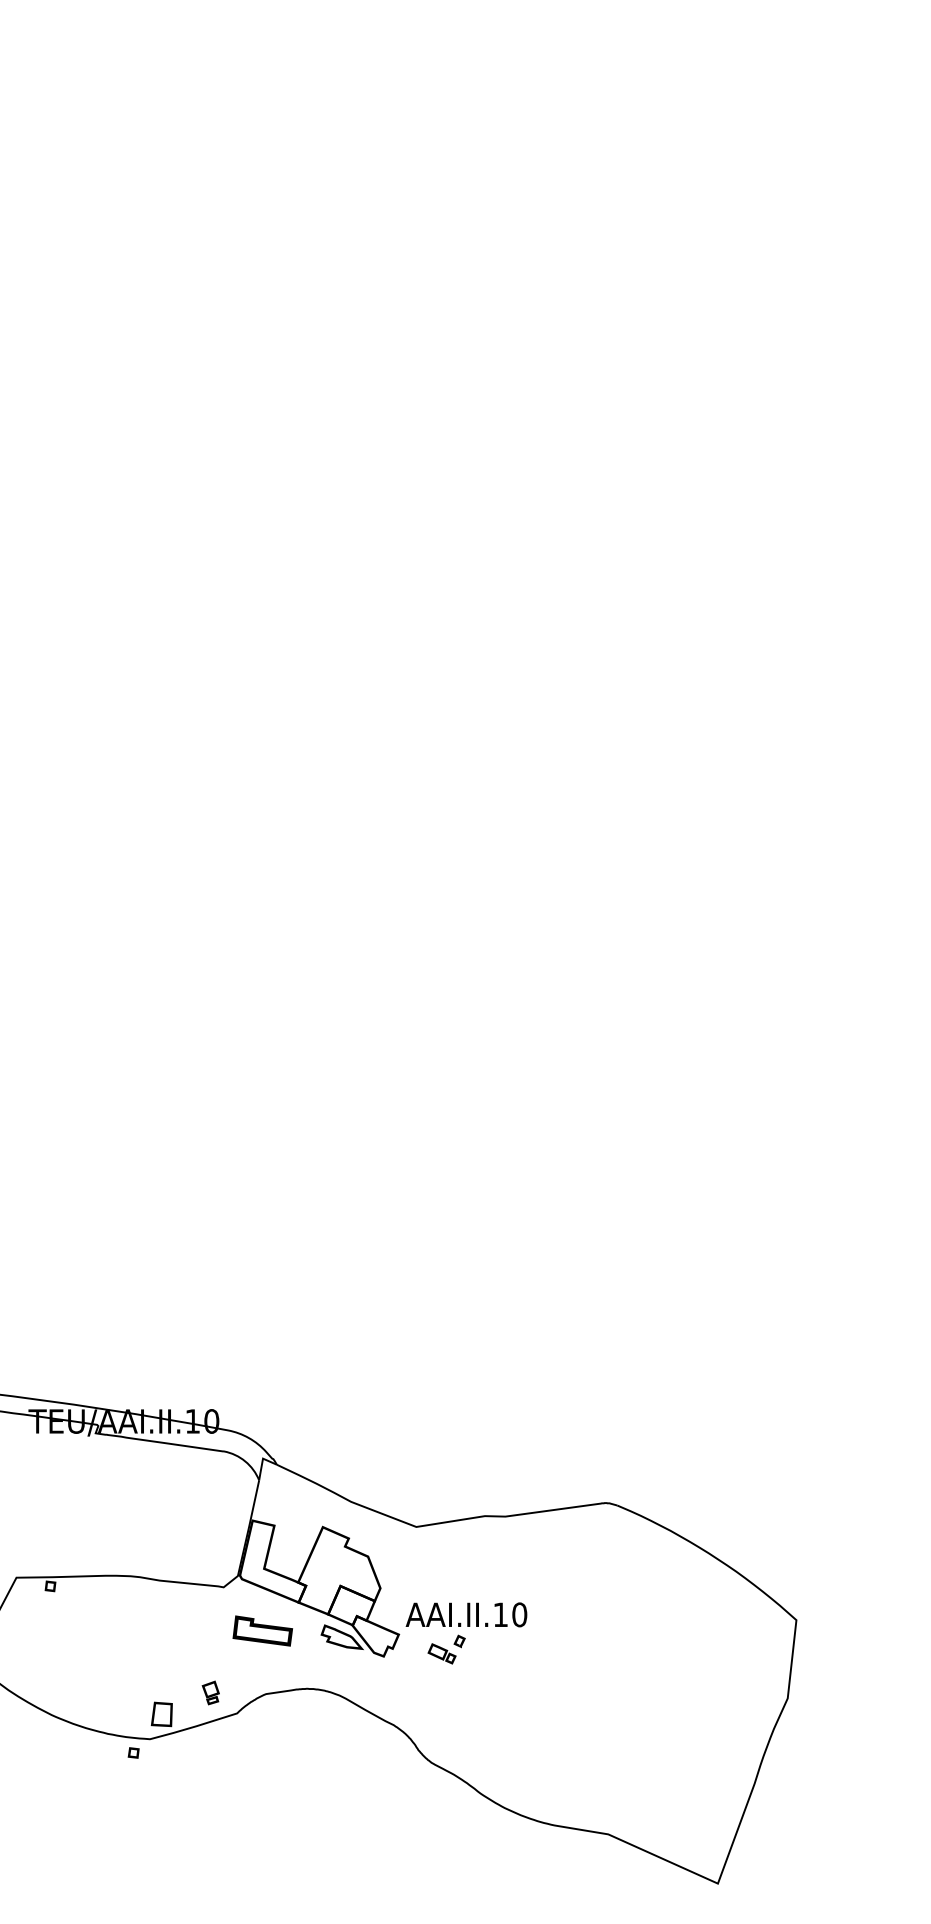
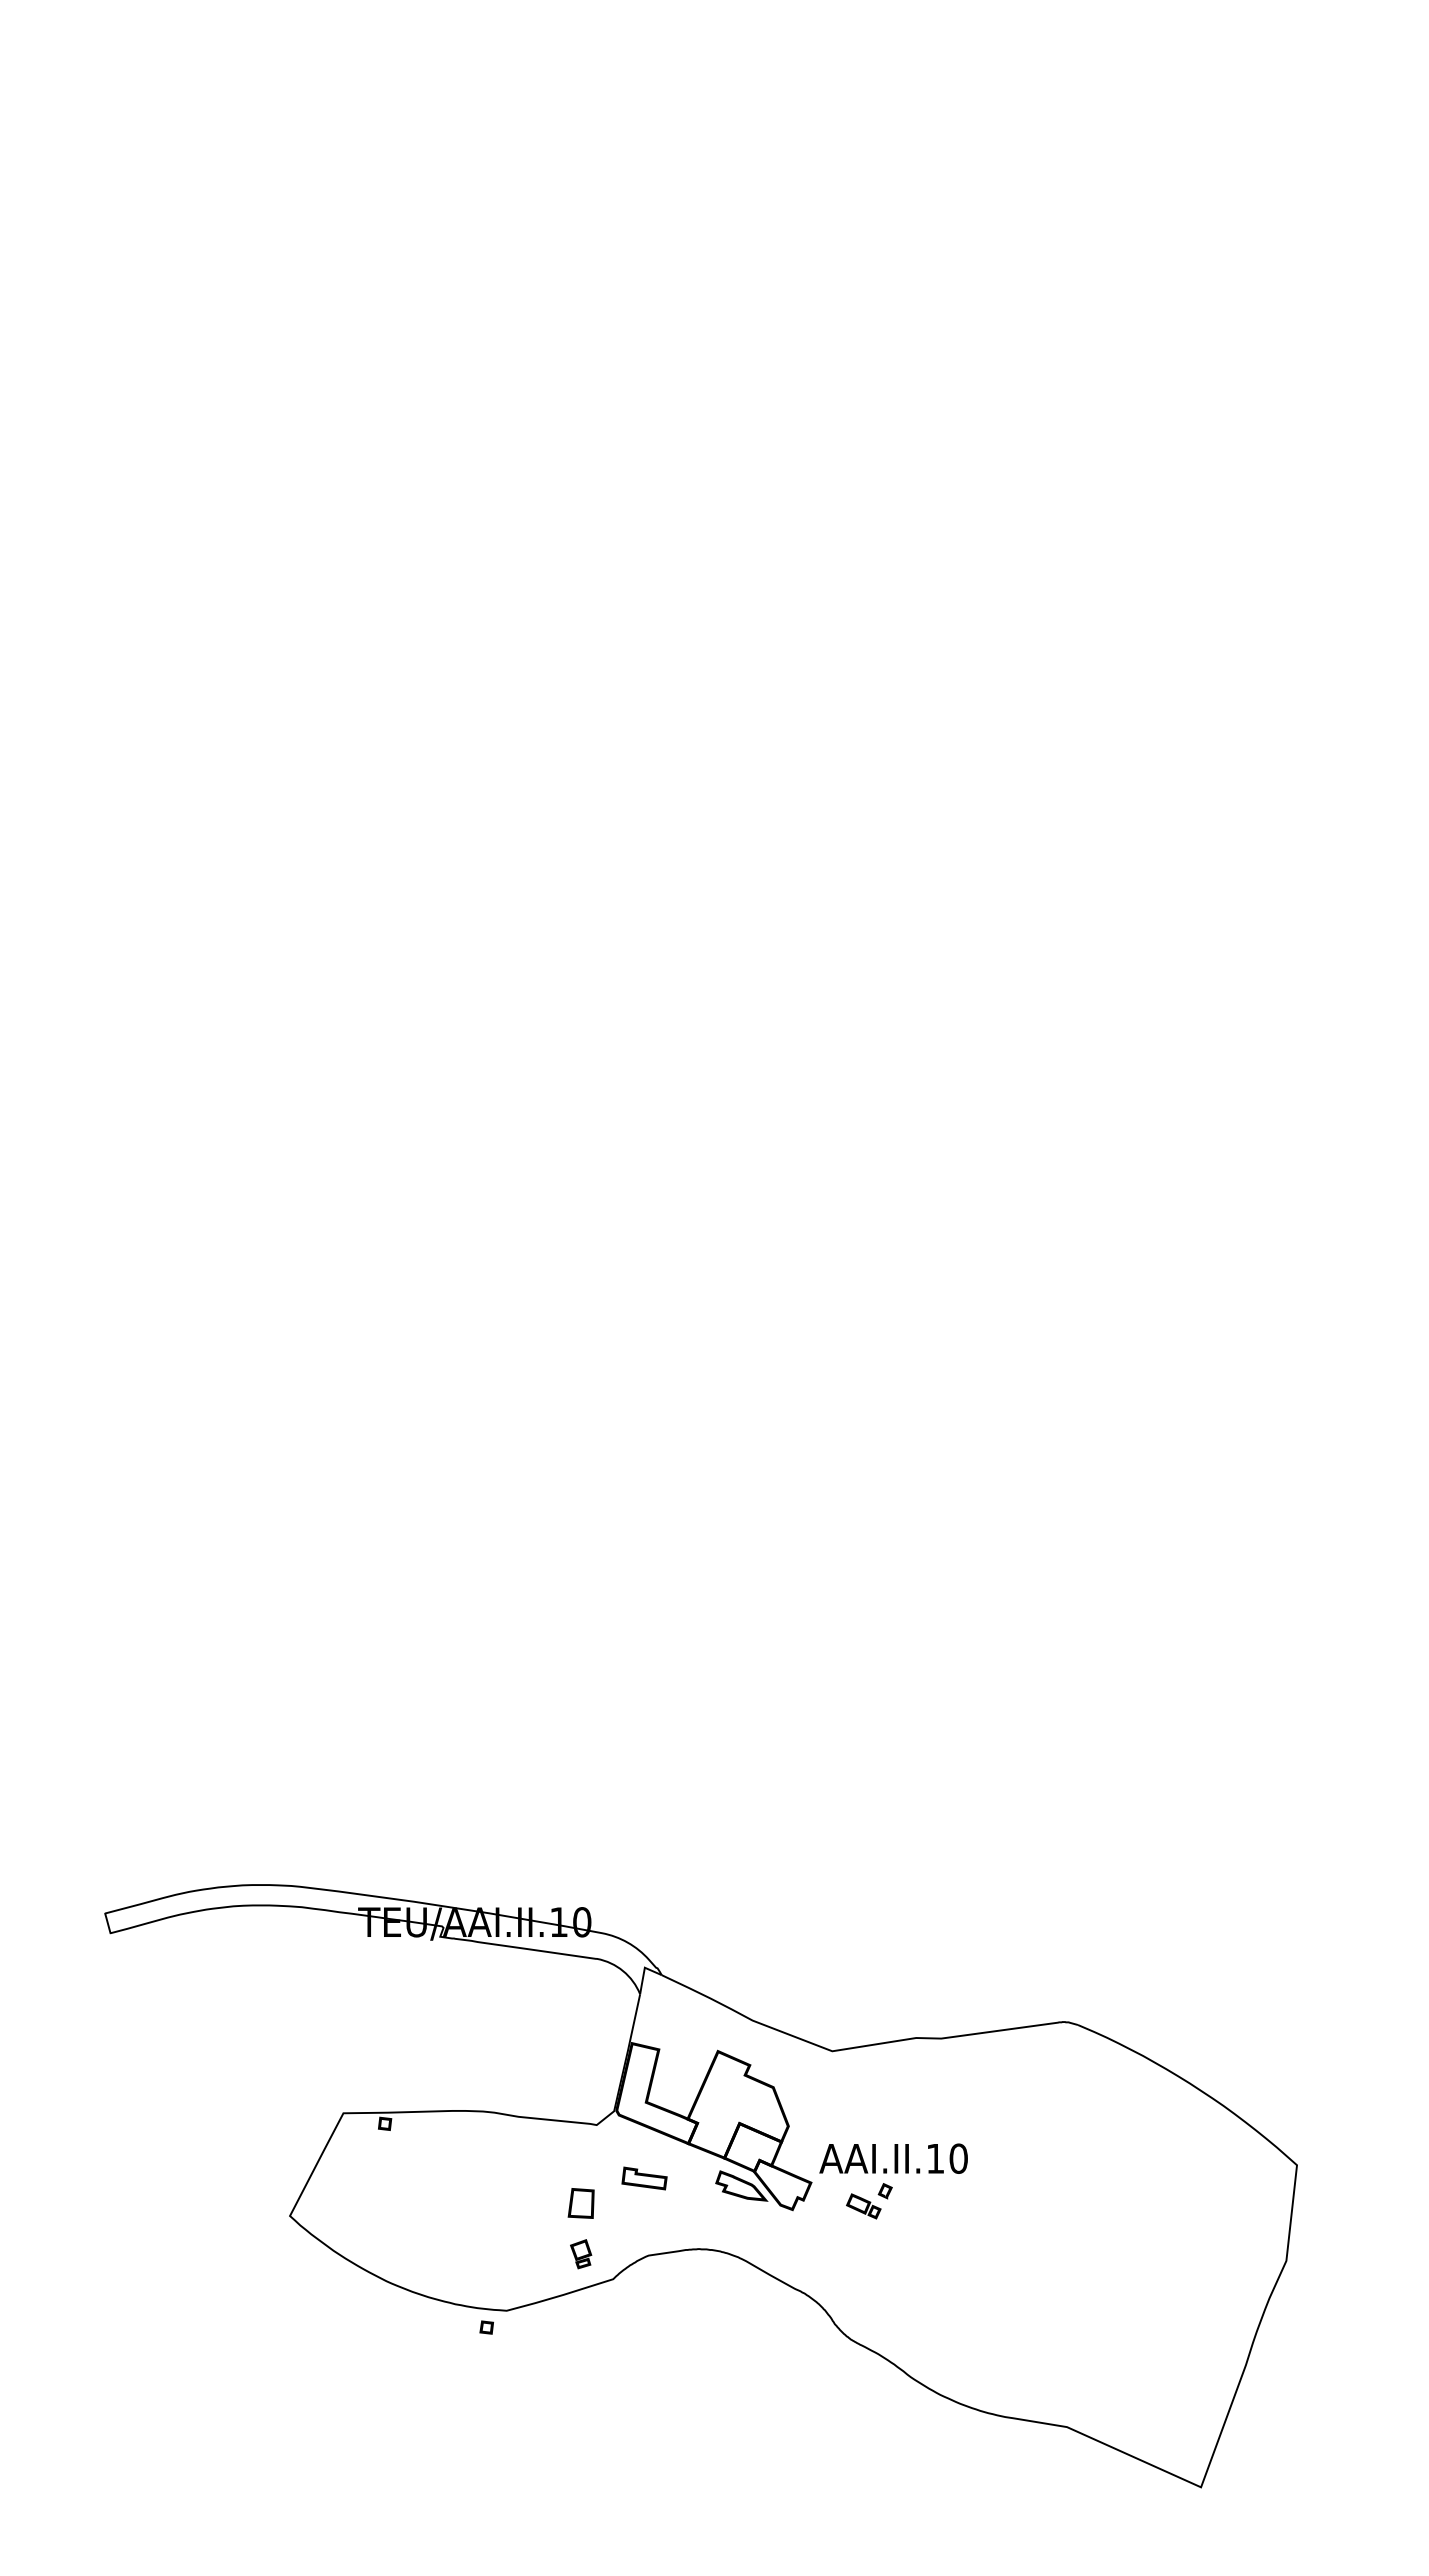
part: (262, 1631) -> (644, 2178), size x0.62
part: (161, 1714) -> (580, 2203), moved

